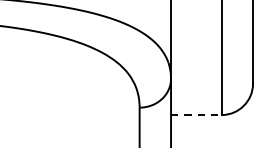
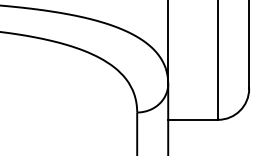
line: (196, 114) -> (193, 119), dashed -> solid

